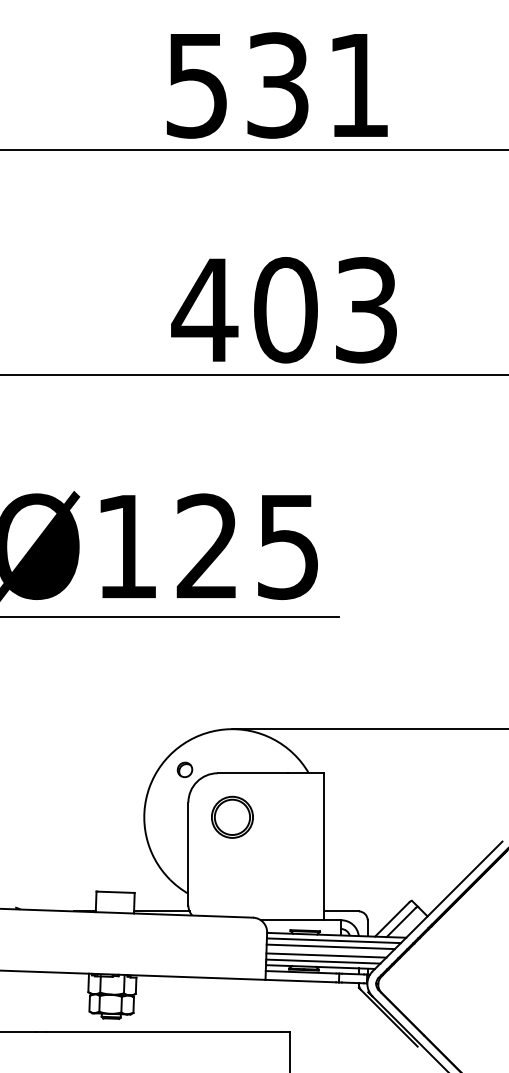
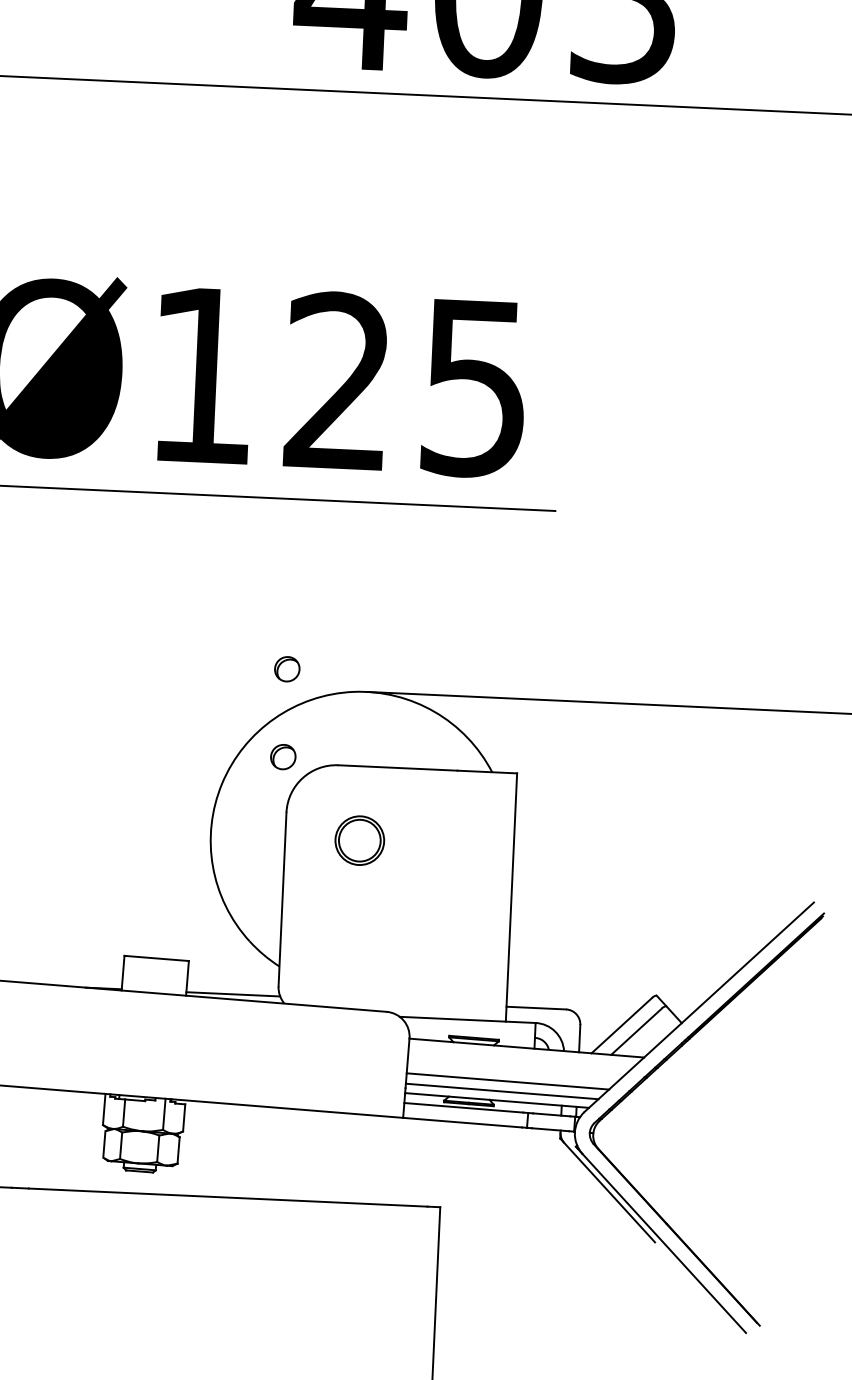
part: (184, 717) -> (286, 668), added
part: (232, 816) -> (359, 839), size x0.7
line: (333, 940) -> (521, 1056), removed
line: (330, 946) -> (515, 1066), removed

